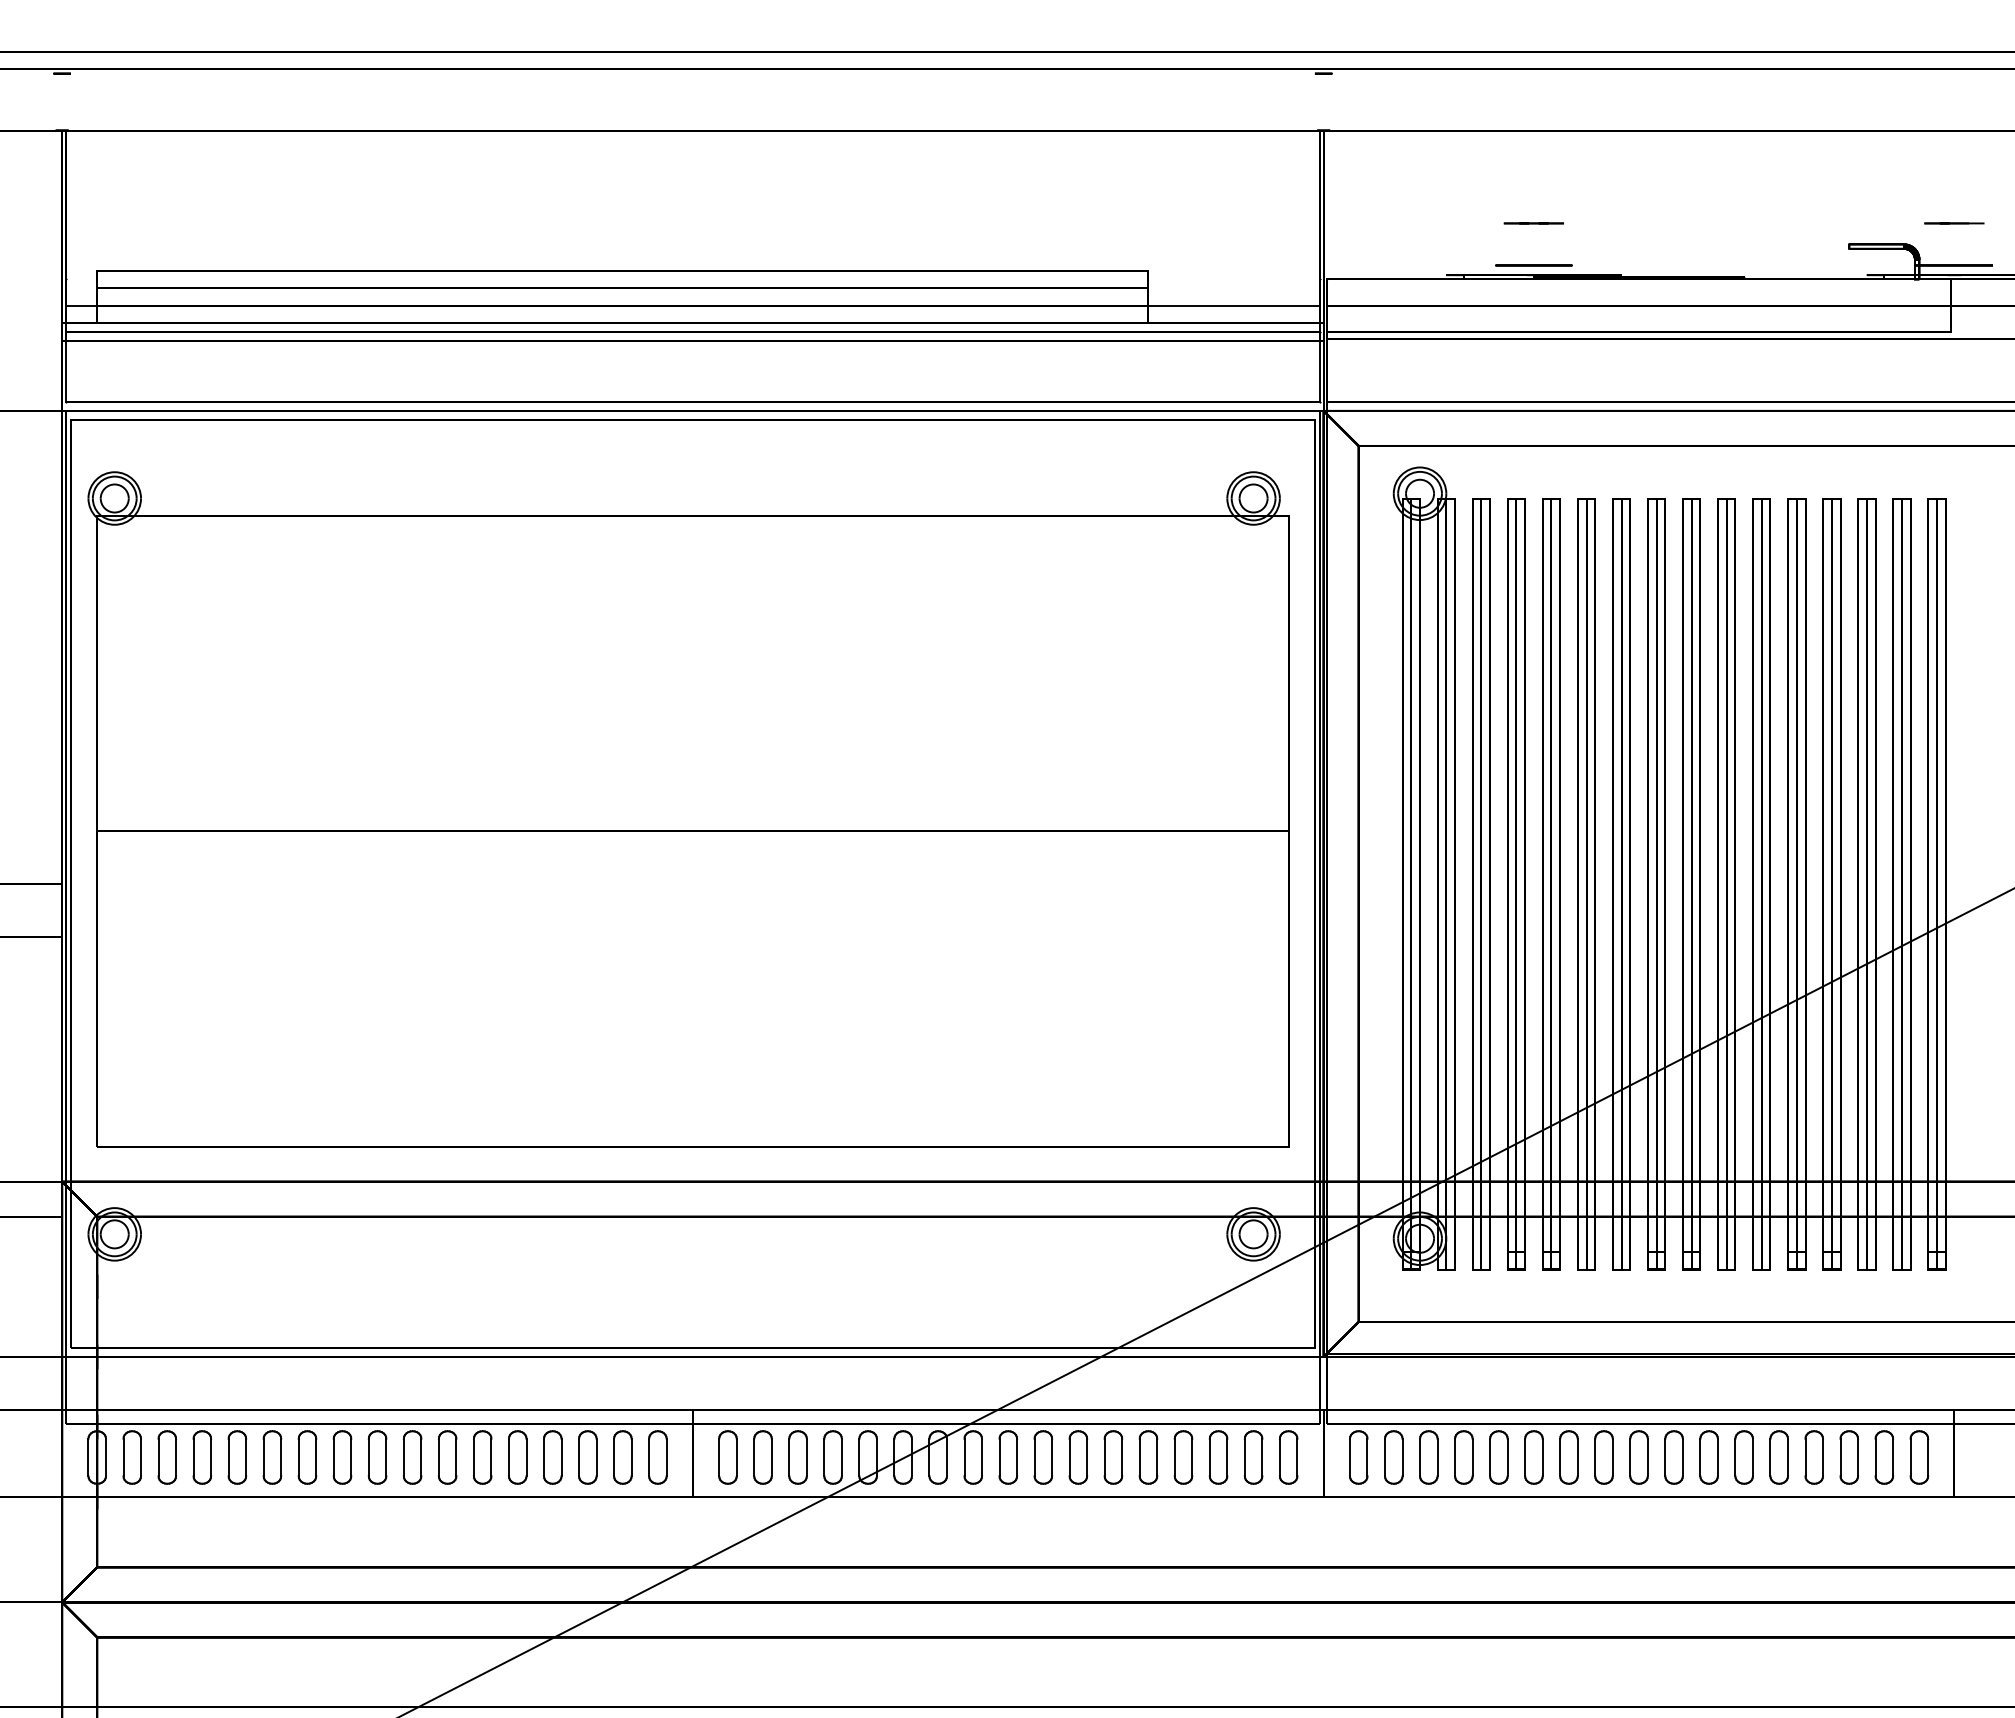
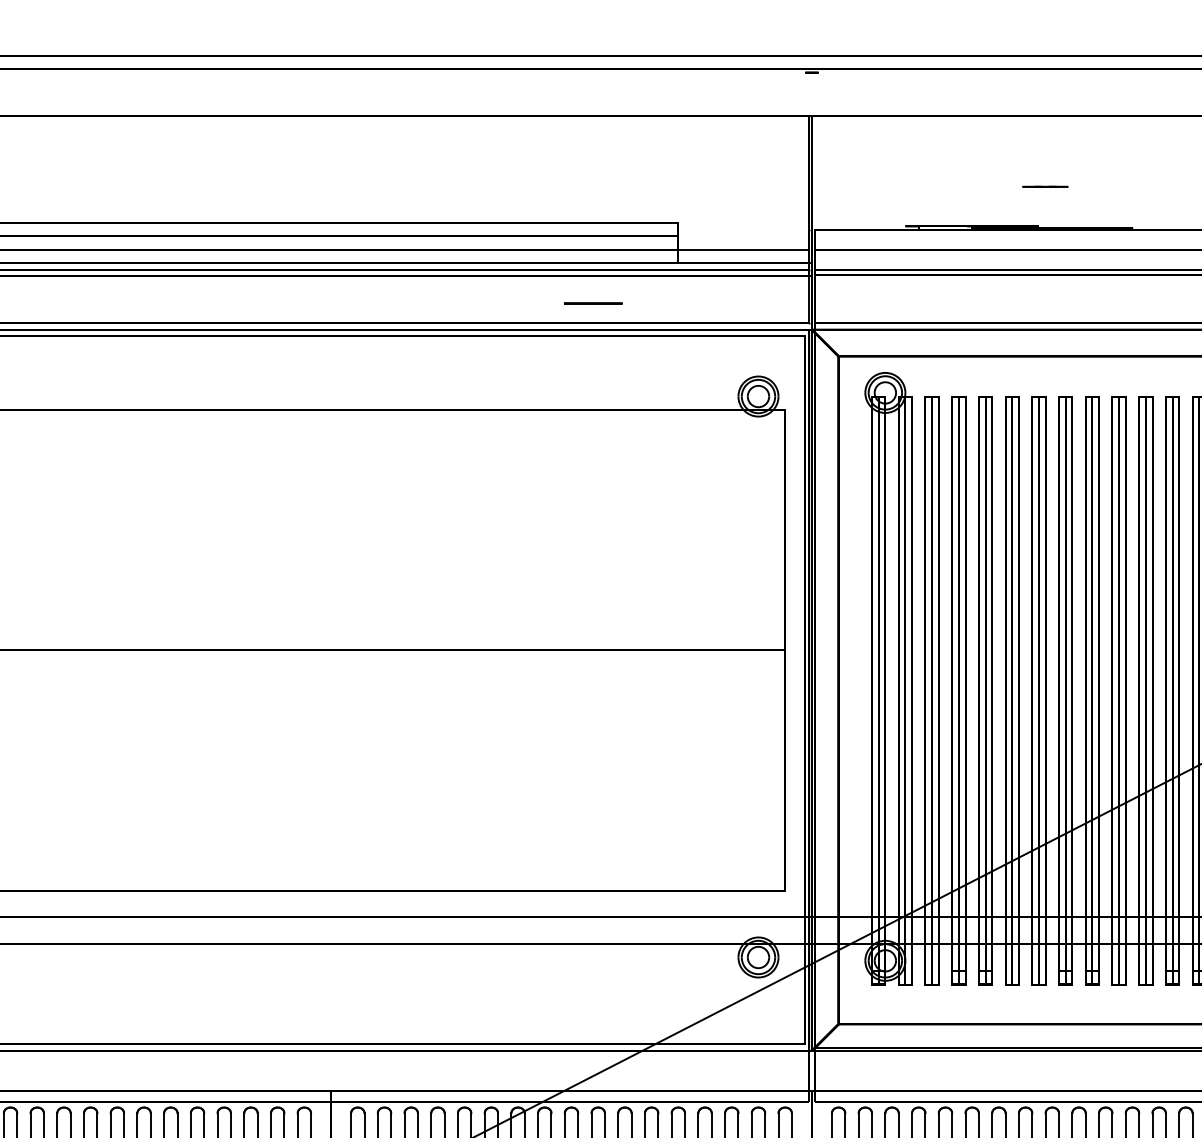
line: (1533, 223) -> (1045, 186), moved
circle: (1533, 265) -> (593, 303), moved

